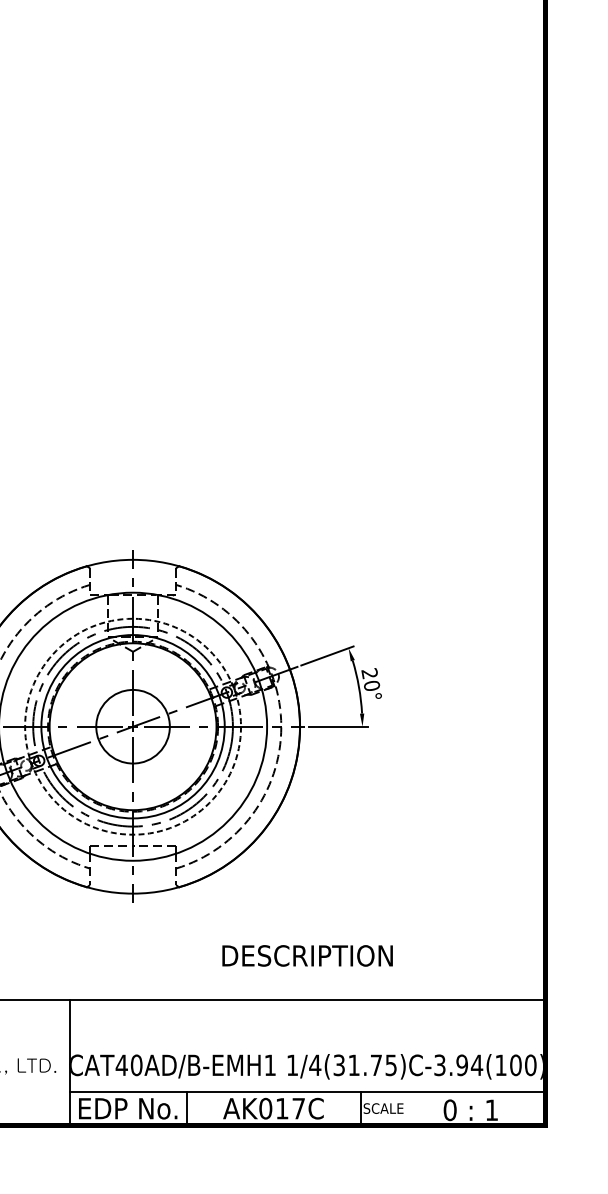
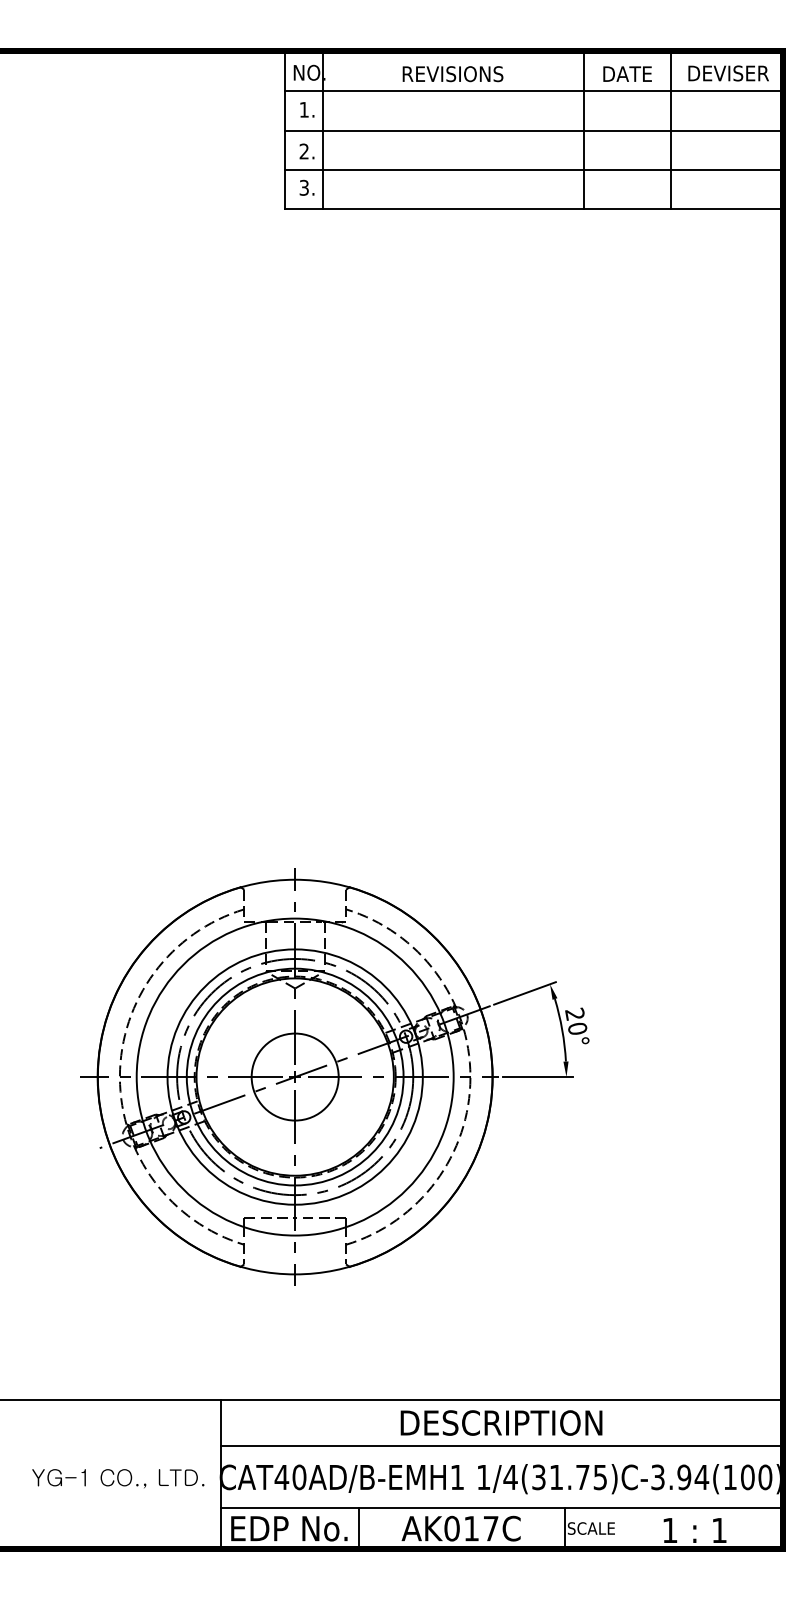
circle: (132, 726) -> (294, 1076), dashed -> solid
text: (307, 955) -> (501, 1422), moved
line: (307, 1039) -> (501, 1446), added
text: (449, 1110) -> (669, 1530), 0 -> 1

